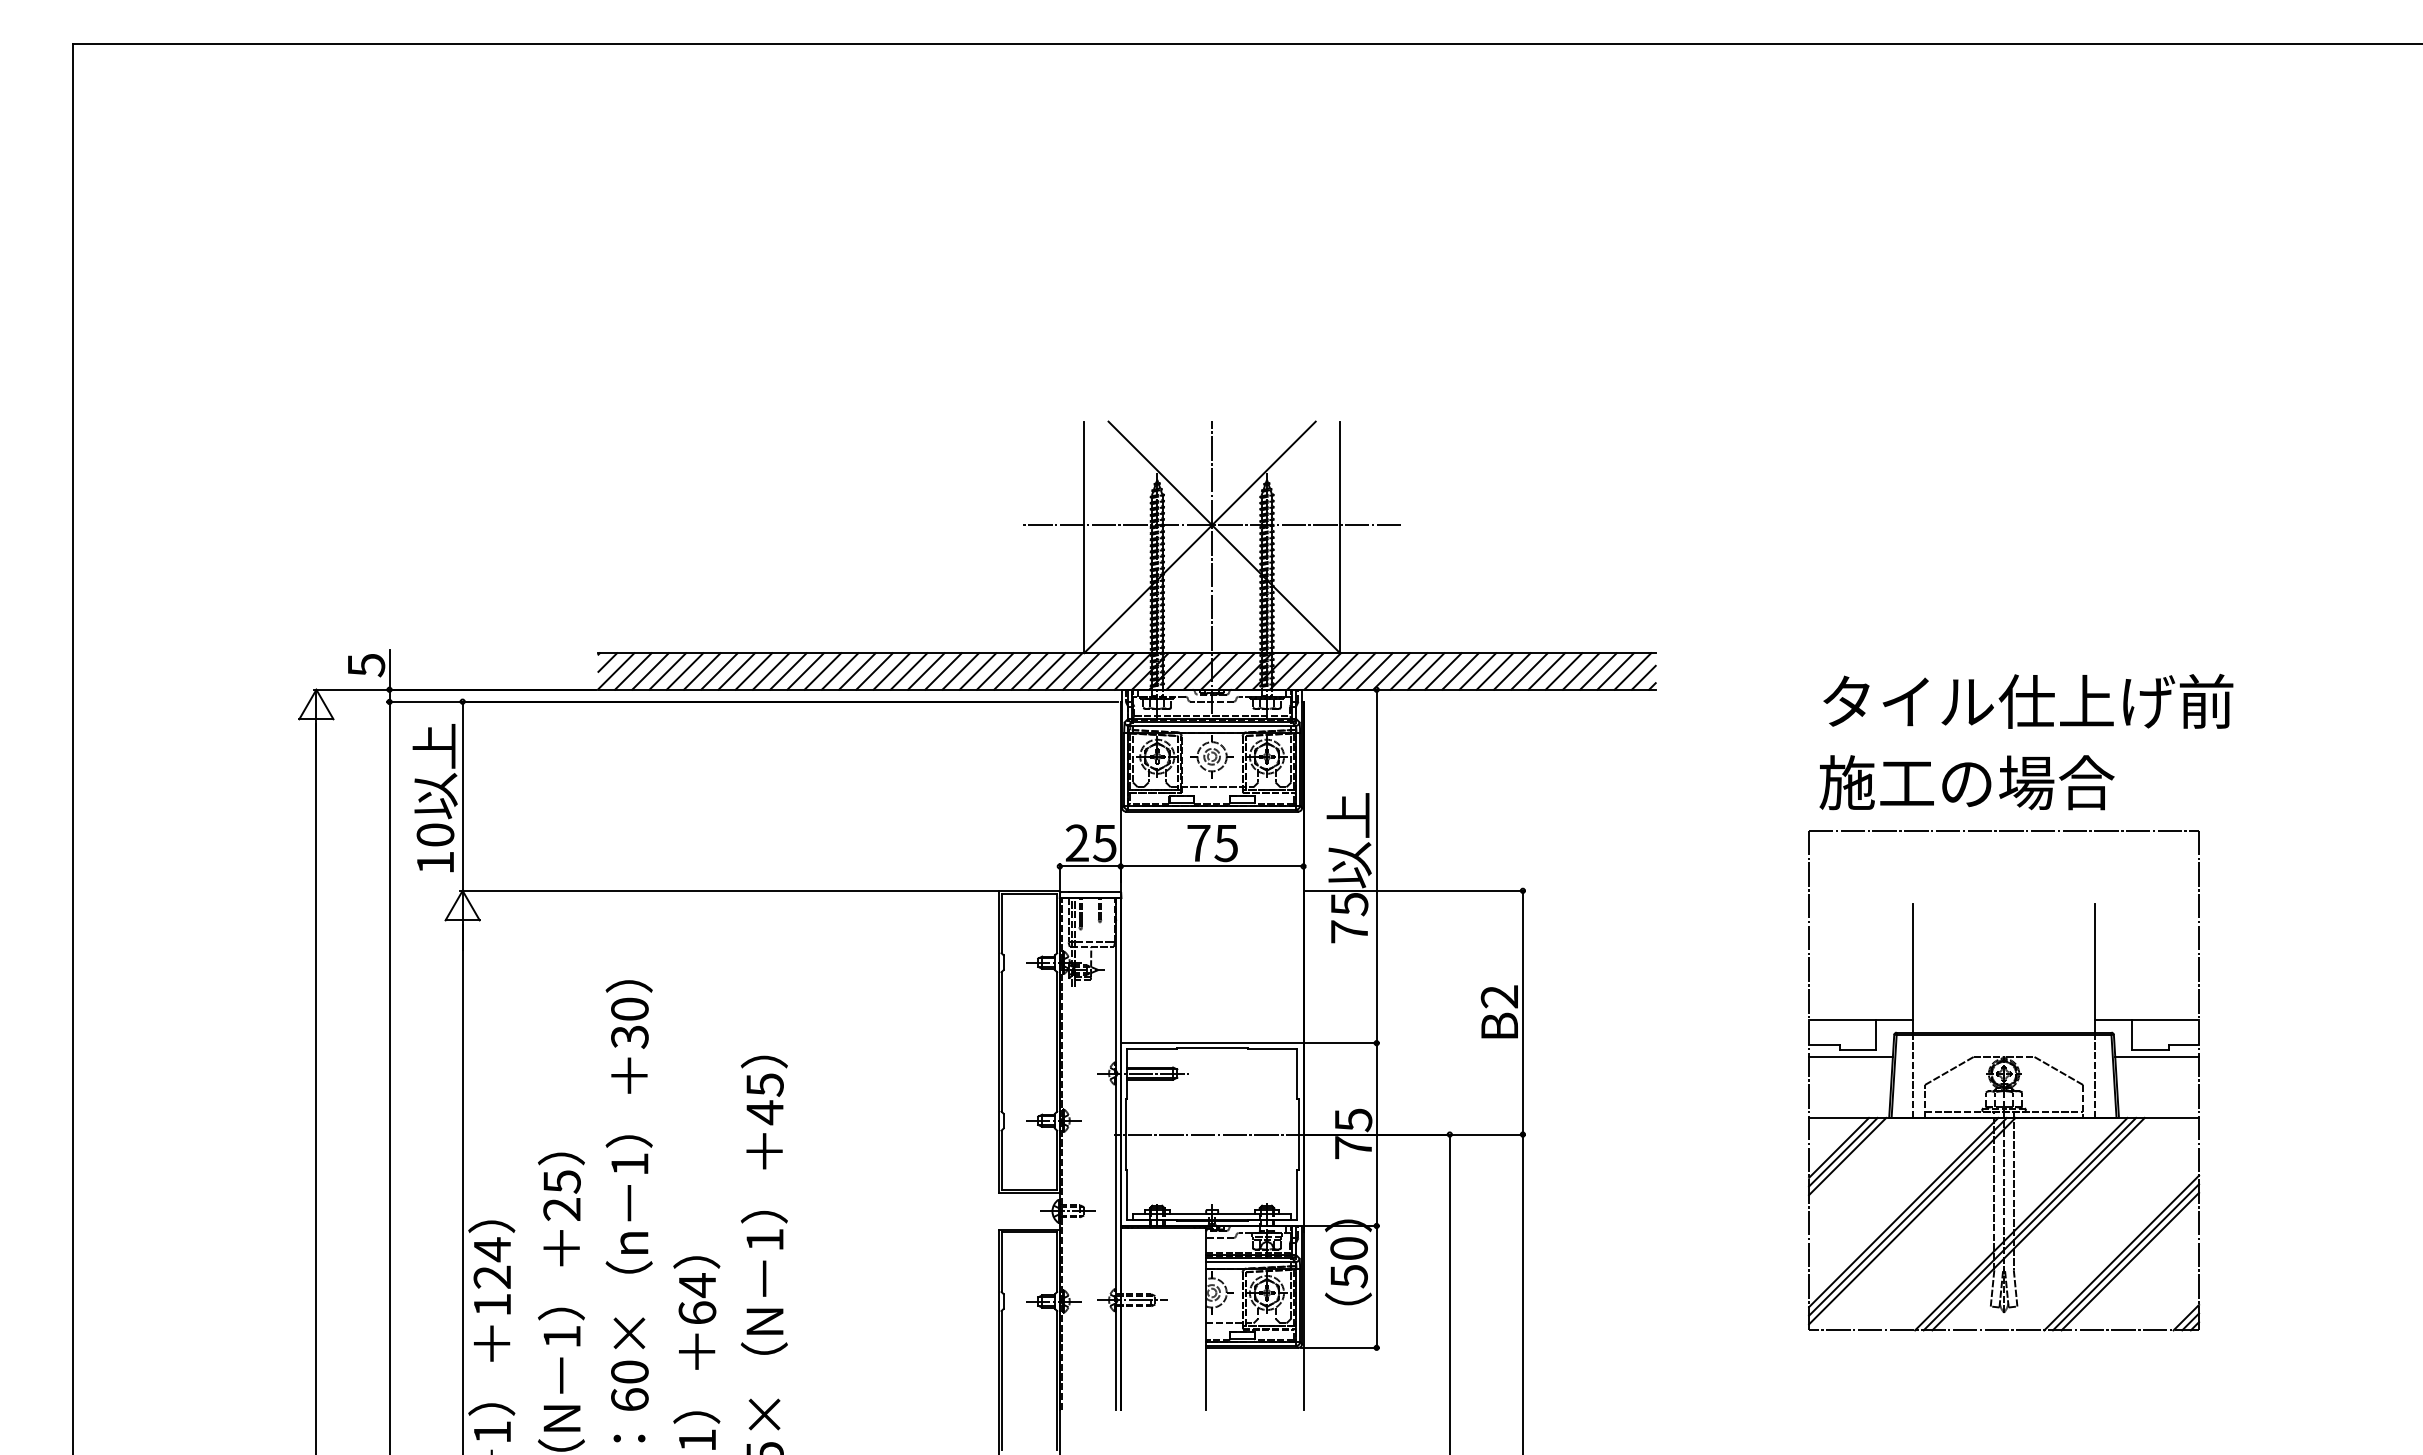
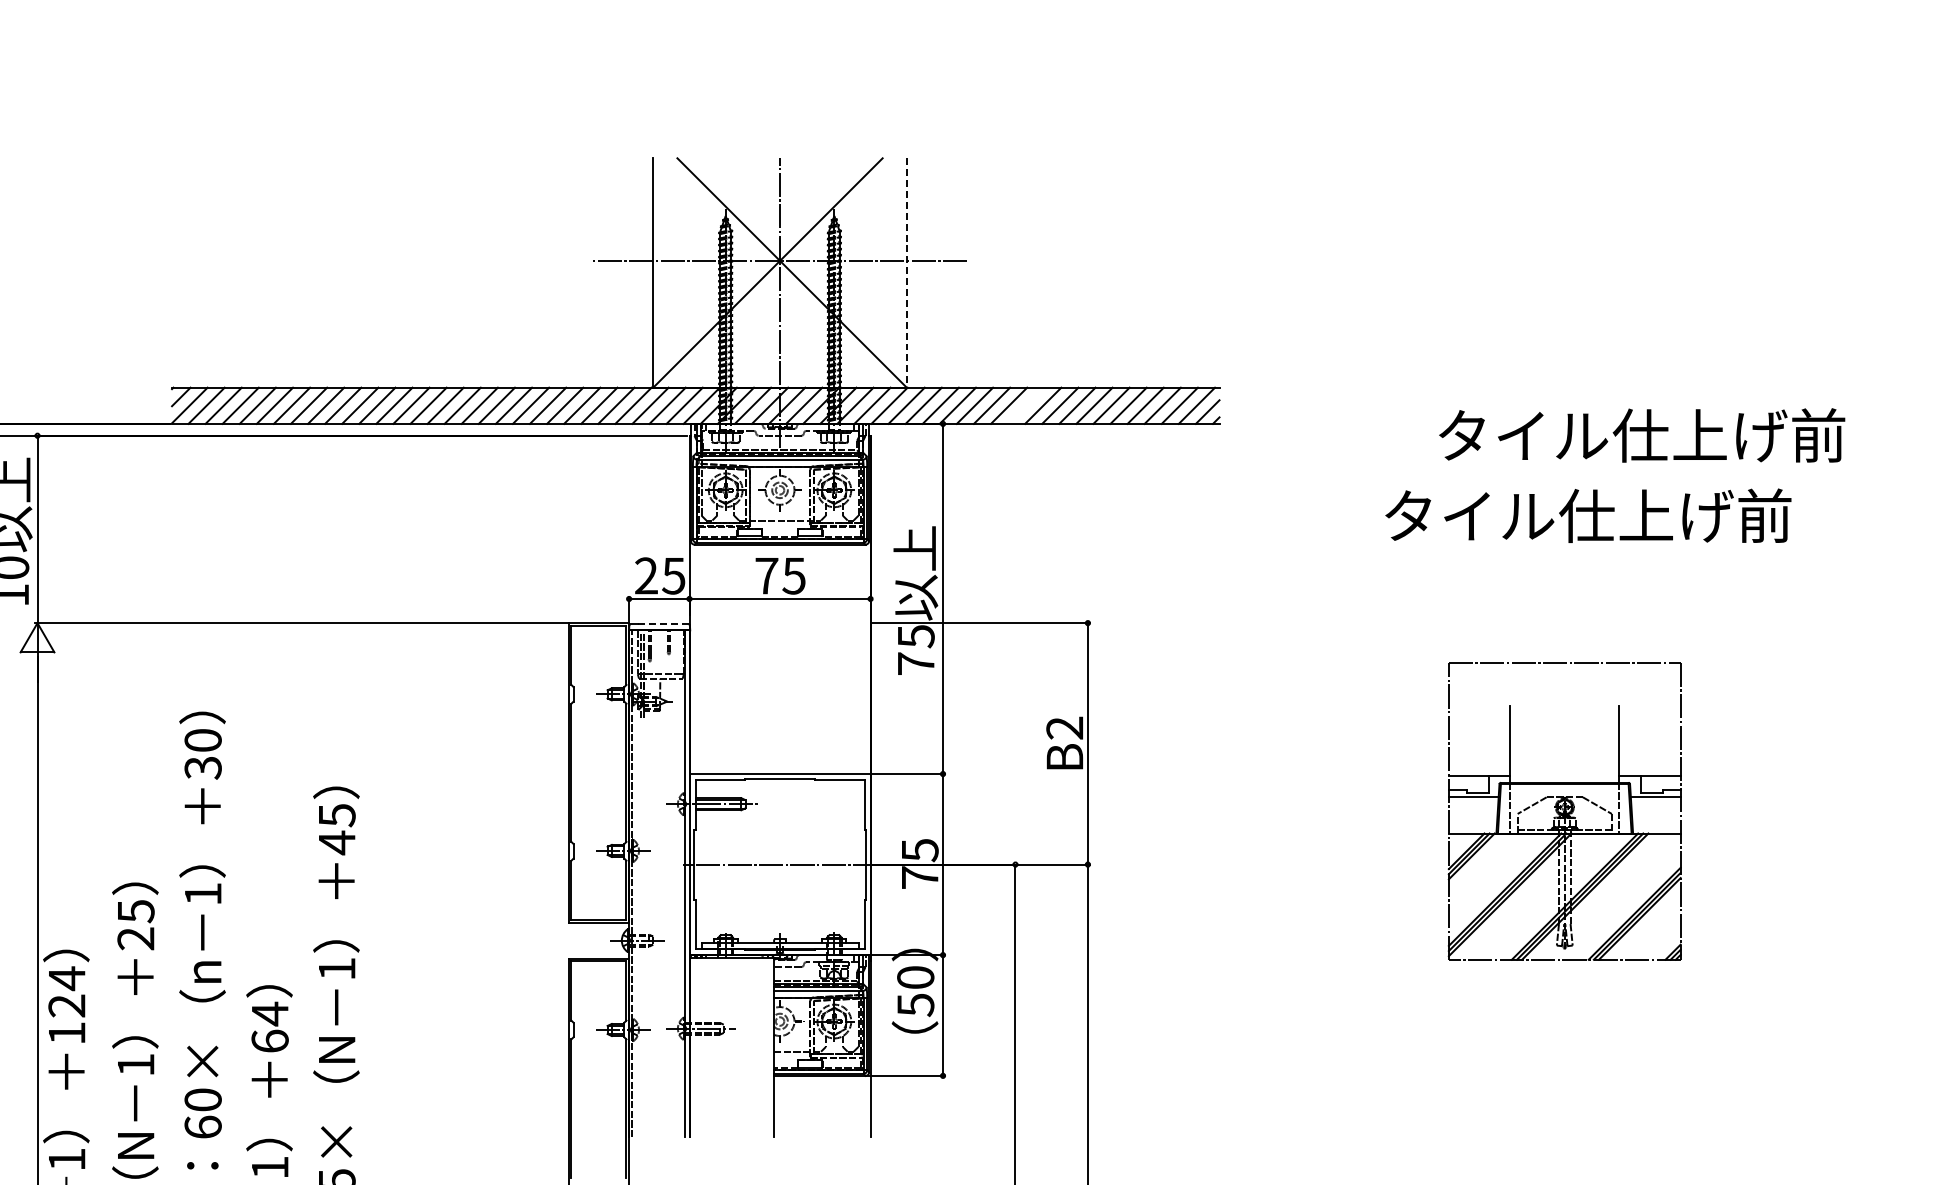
line: (1340, 537) -> (907, 273), solid -> dashed
line: (1460, 671) -> (1026, 405), removed
text: (2028, 701) -> (1642, 435), moved
text: (2025, 782) -> (1585, 515), 施工の場合 -> タイル仕上げ前
line: (1094, 892) -> (663, 624), solid -> dashed
part: (2004, 1080) -> (1565, 811), size x0.6

